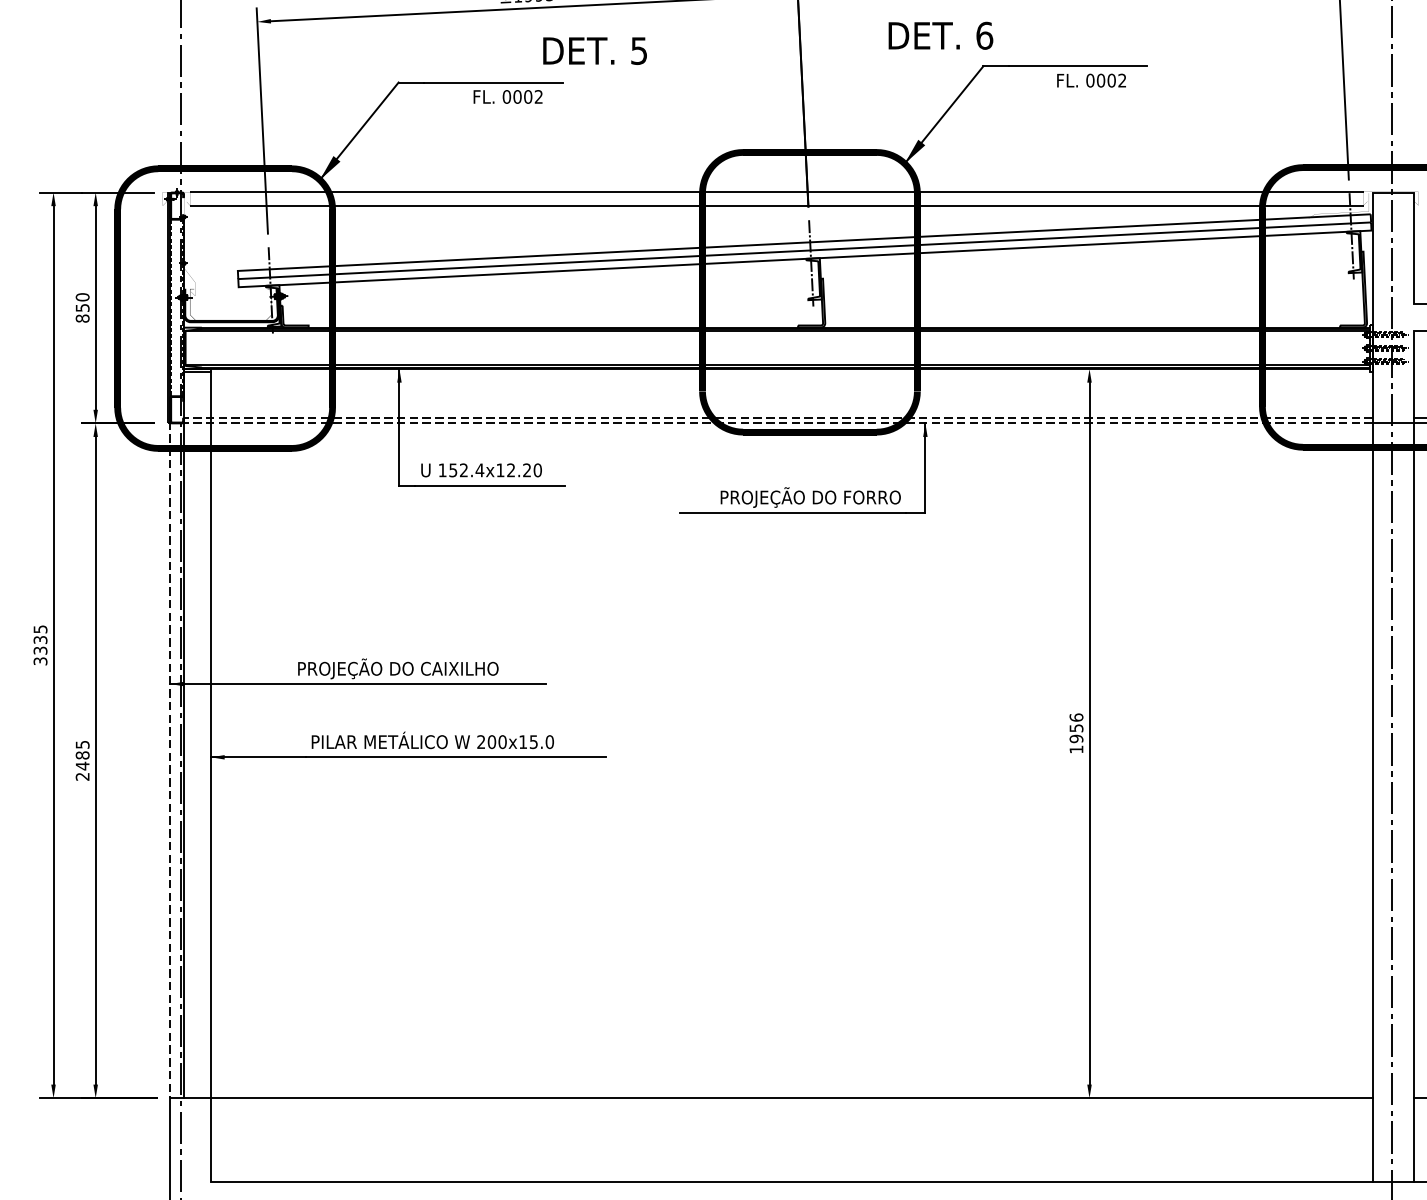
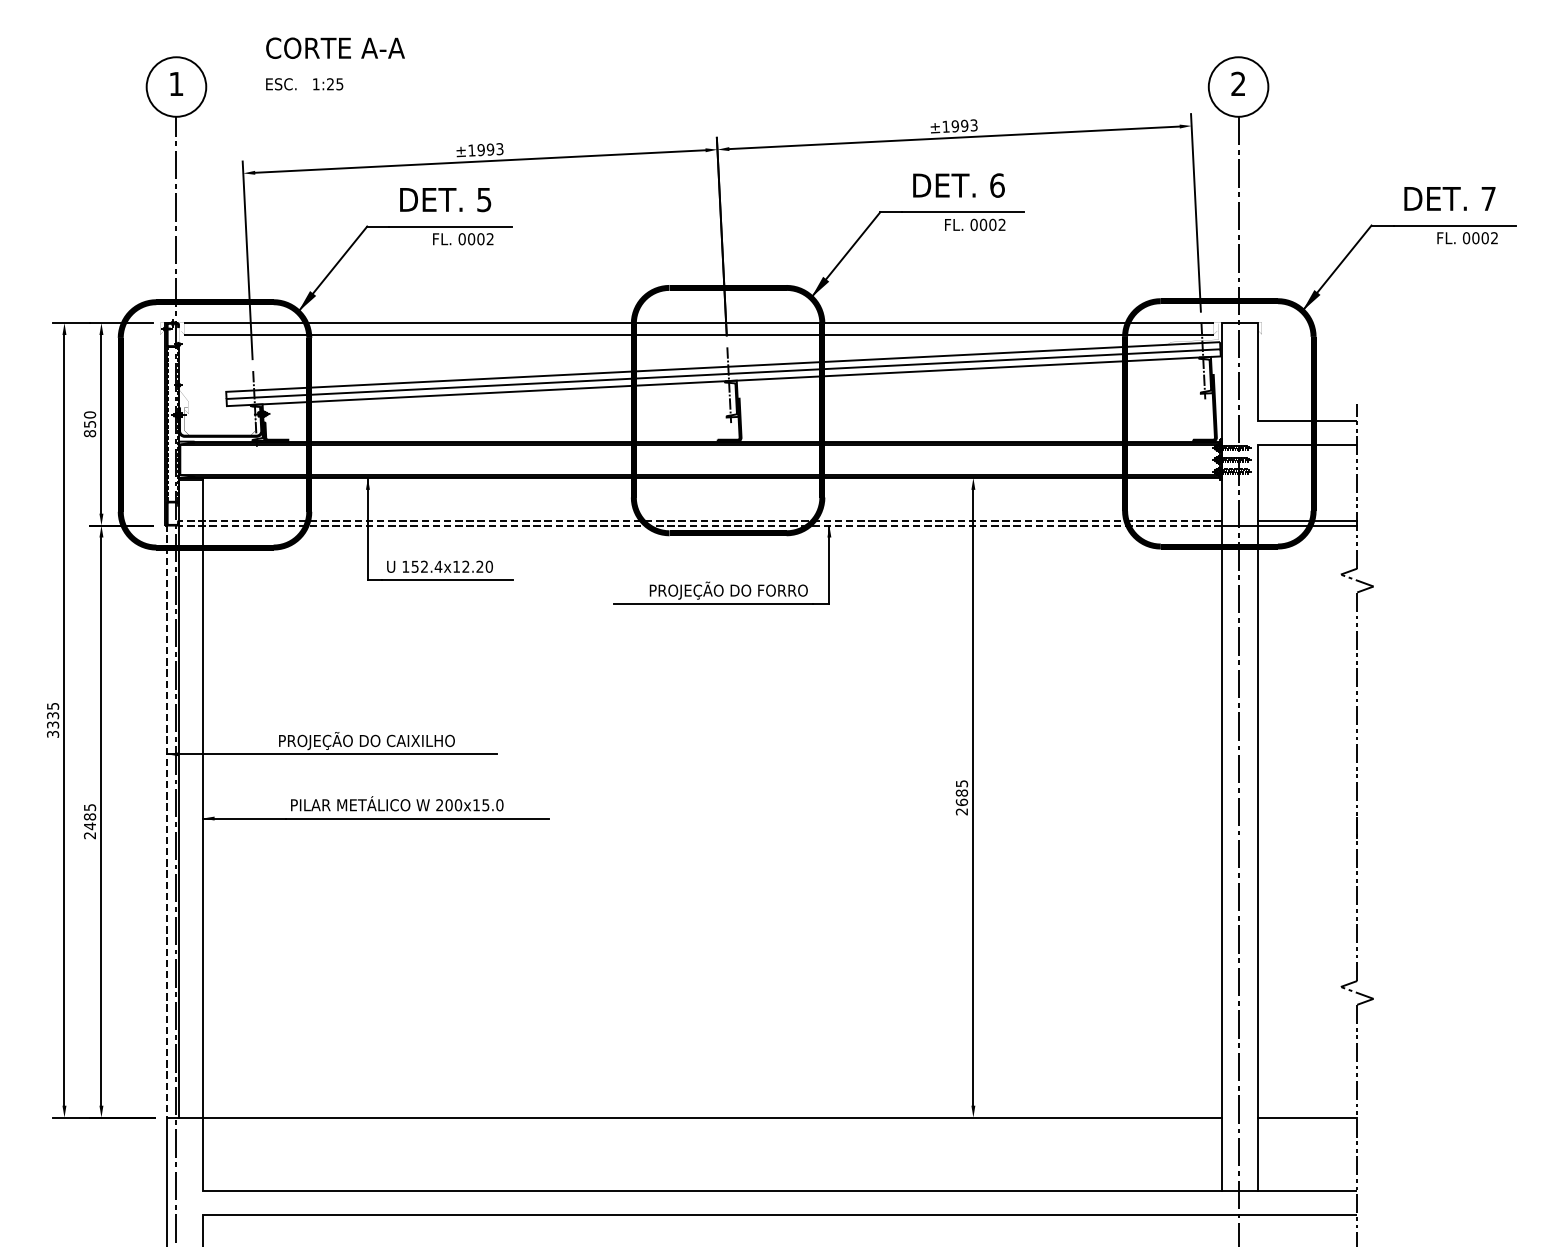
text: (940, 35) -> (958, 185), moved
text: (594, 51) -> (445, 200), moved
text: (1075, 733) -> (961, 797), 1956 -> 2685

